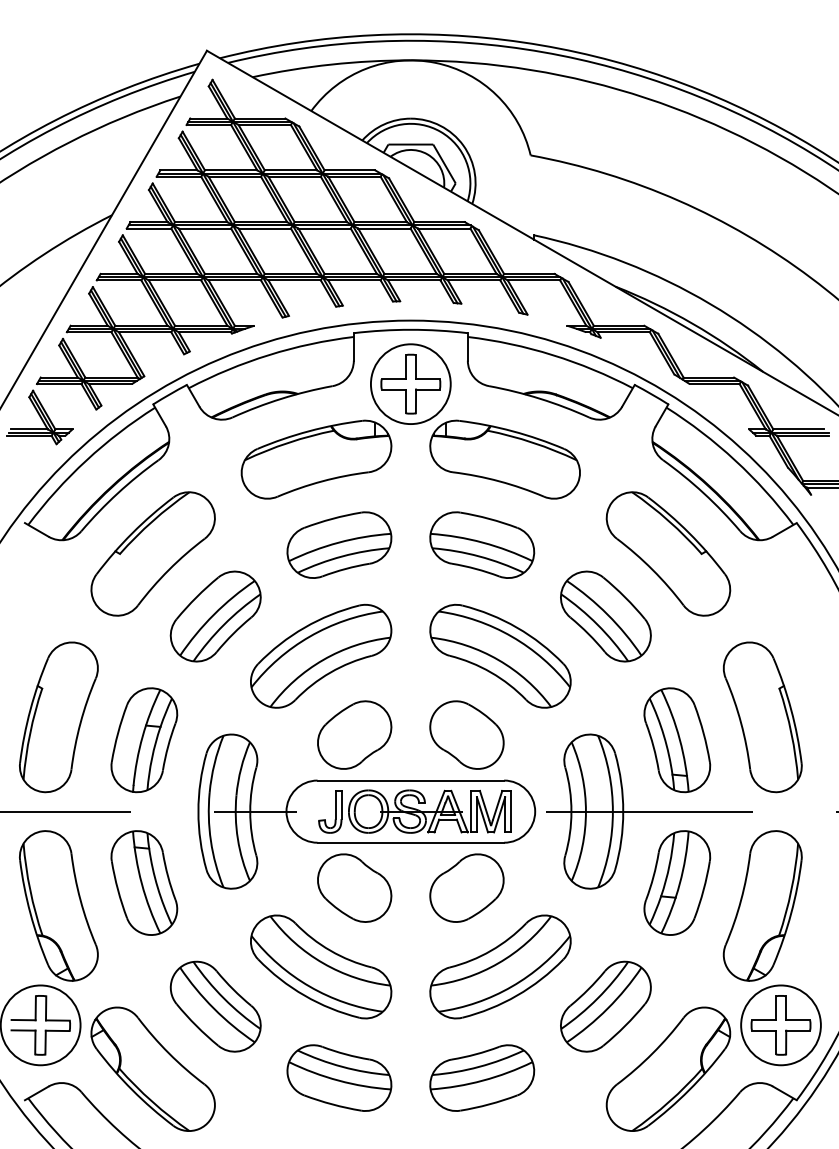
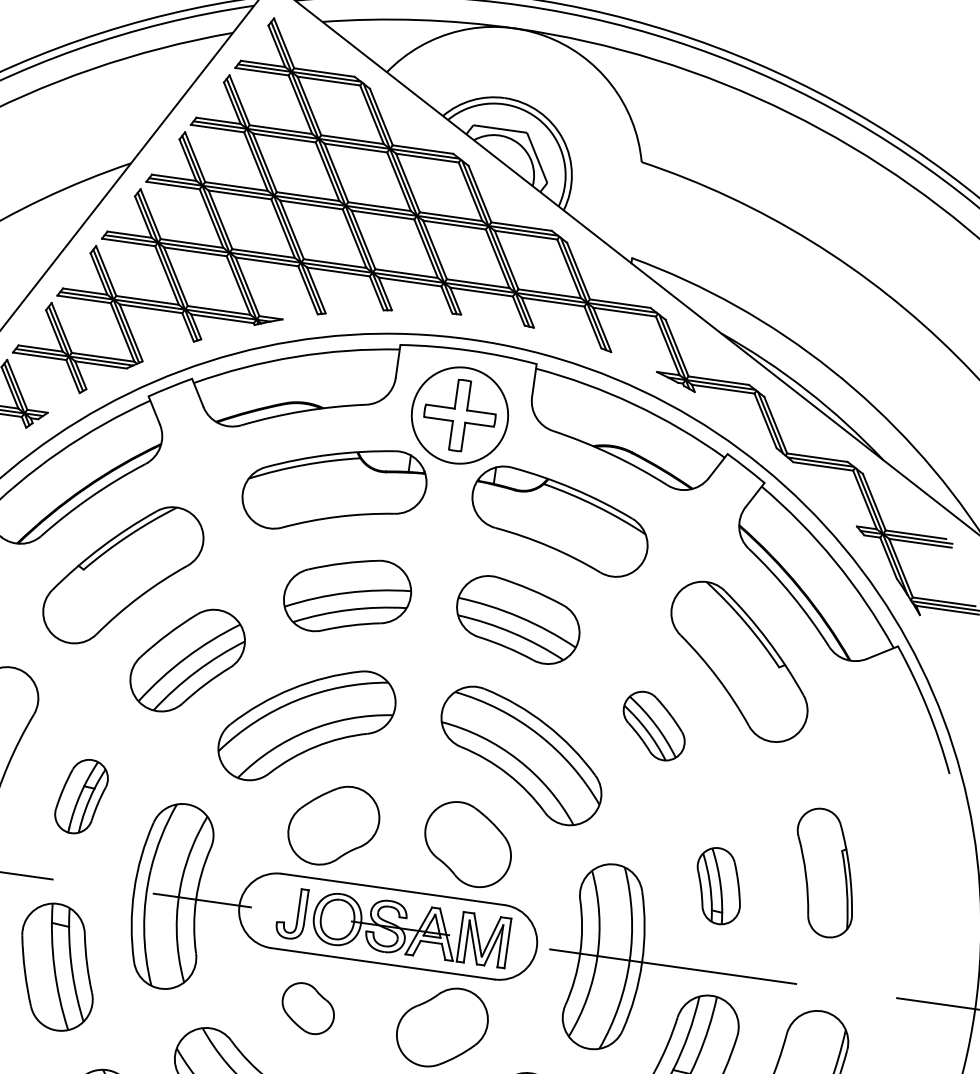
part: (605, 616) -> (653, 726), size x0.6
part: (762, 717) -> (824, 873), size x0.7
part: (144, 740) -> (81, 796), size x0.6
part: (677, 740) -> (718, 886), size x0.6
part: (354, 887) -> (308, 1007), size x0.6

